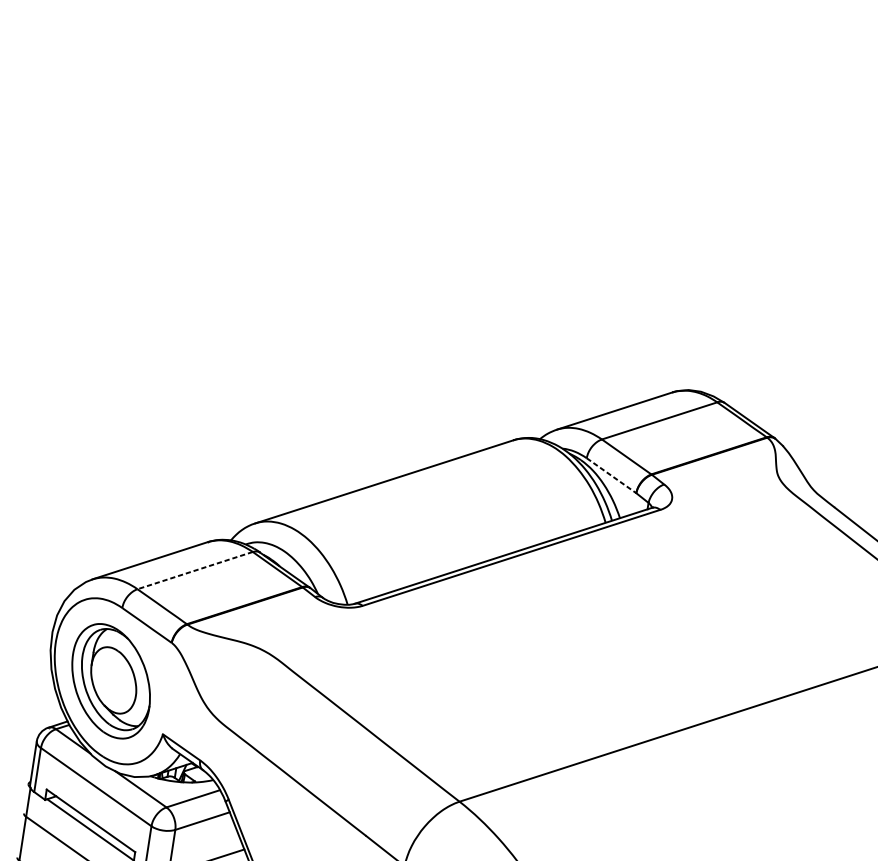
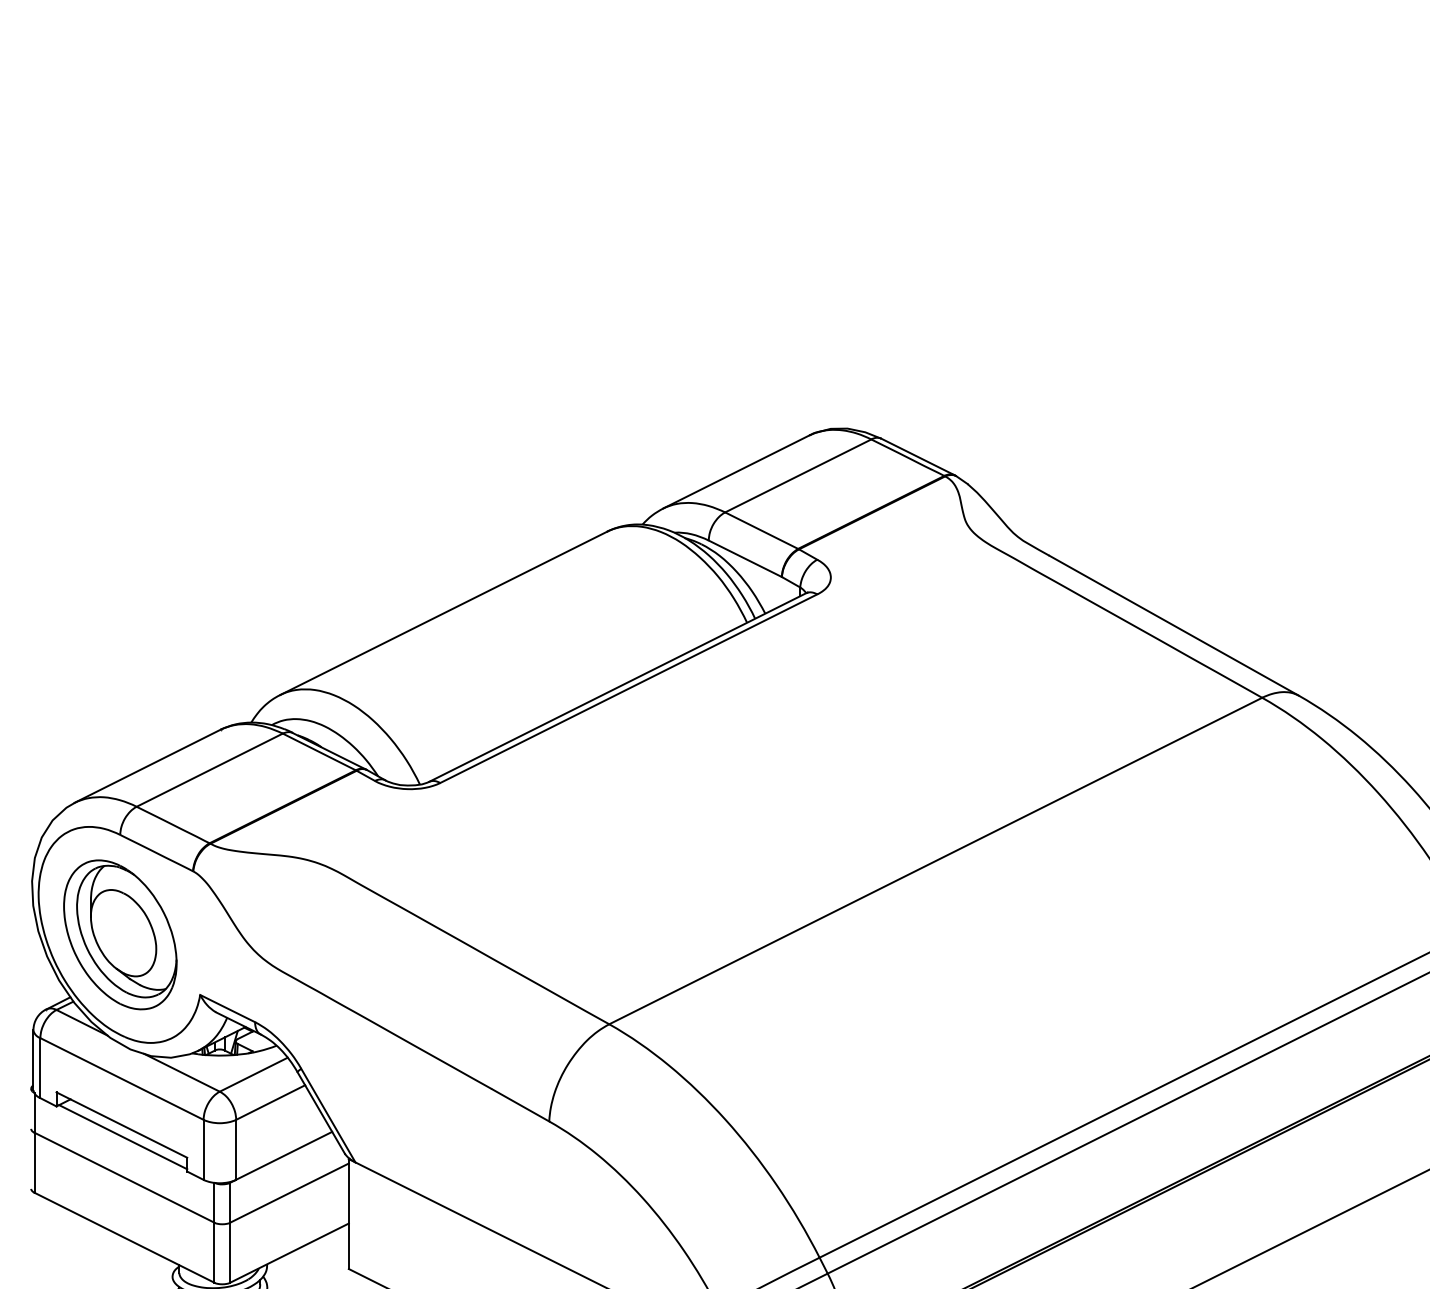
line: (611, 475) -> (745, 558), dashed -> solid
line: (194, 570) -> (209, 770), dashed -> solid

